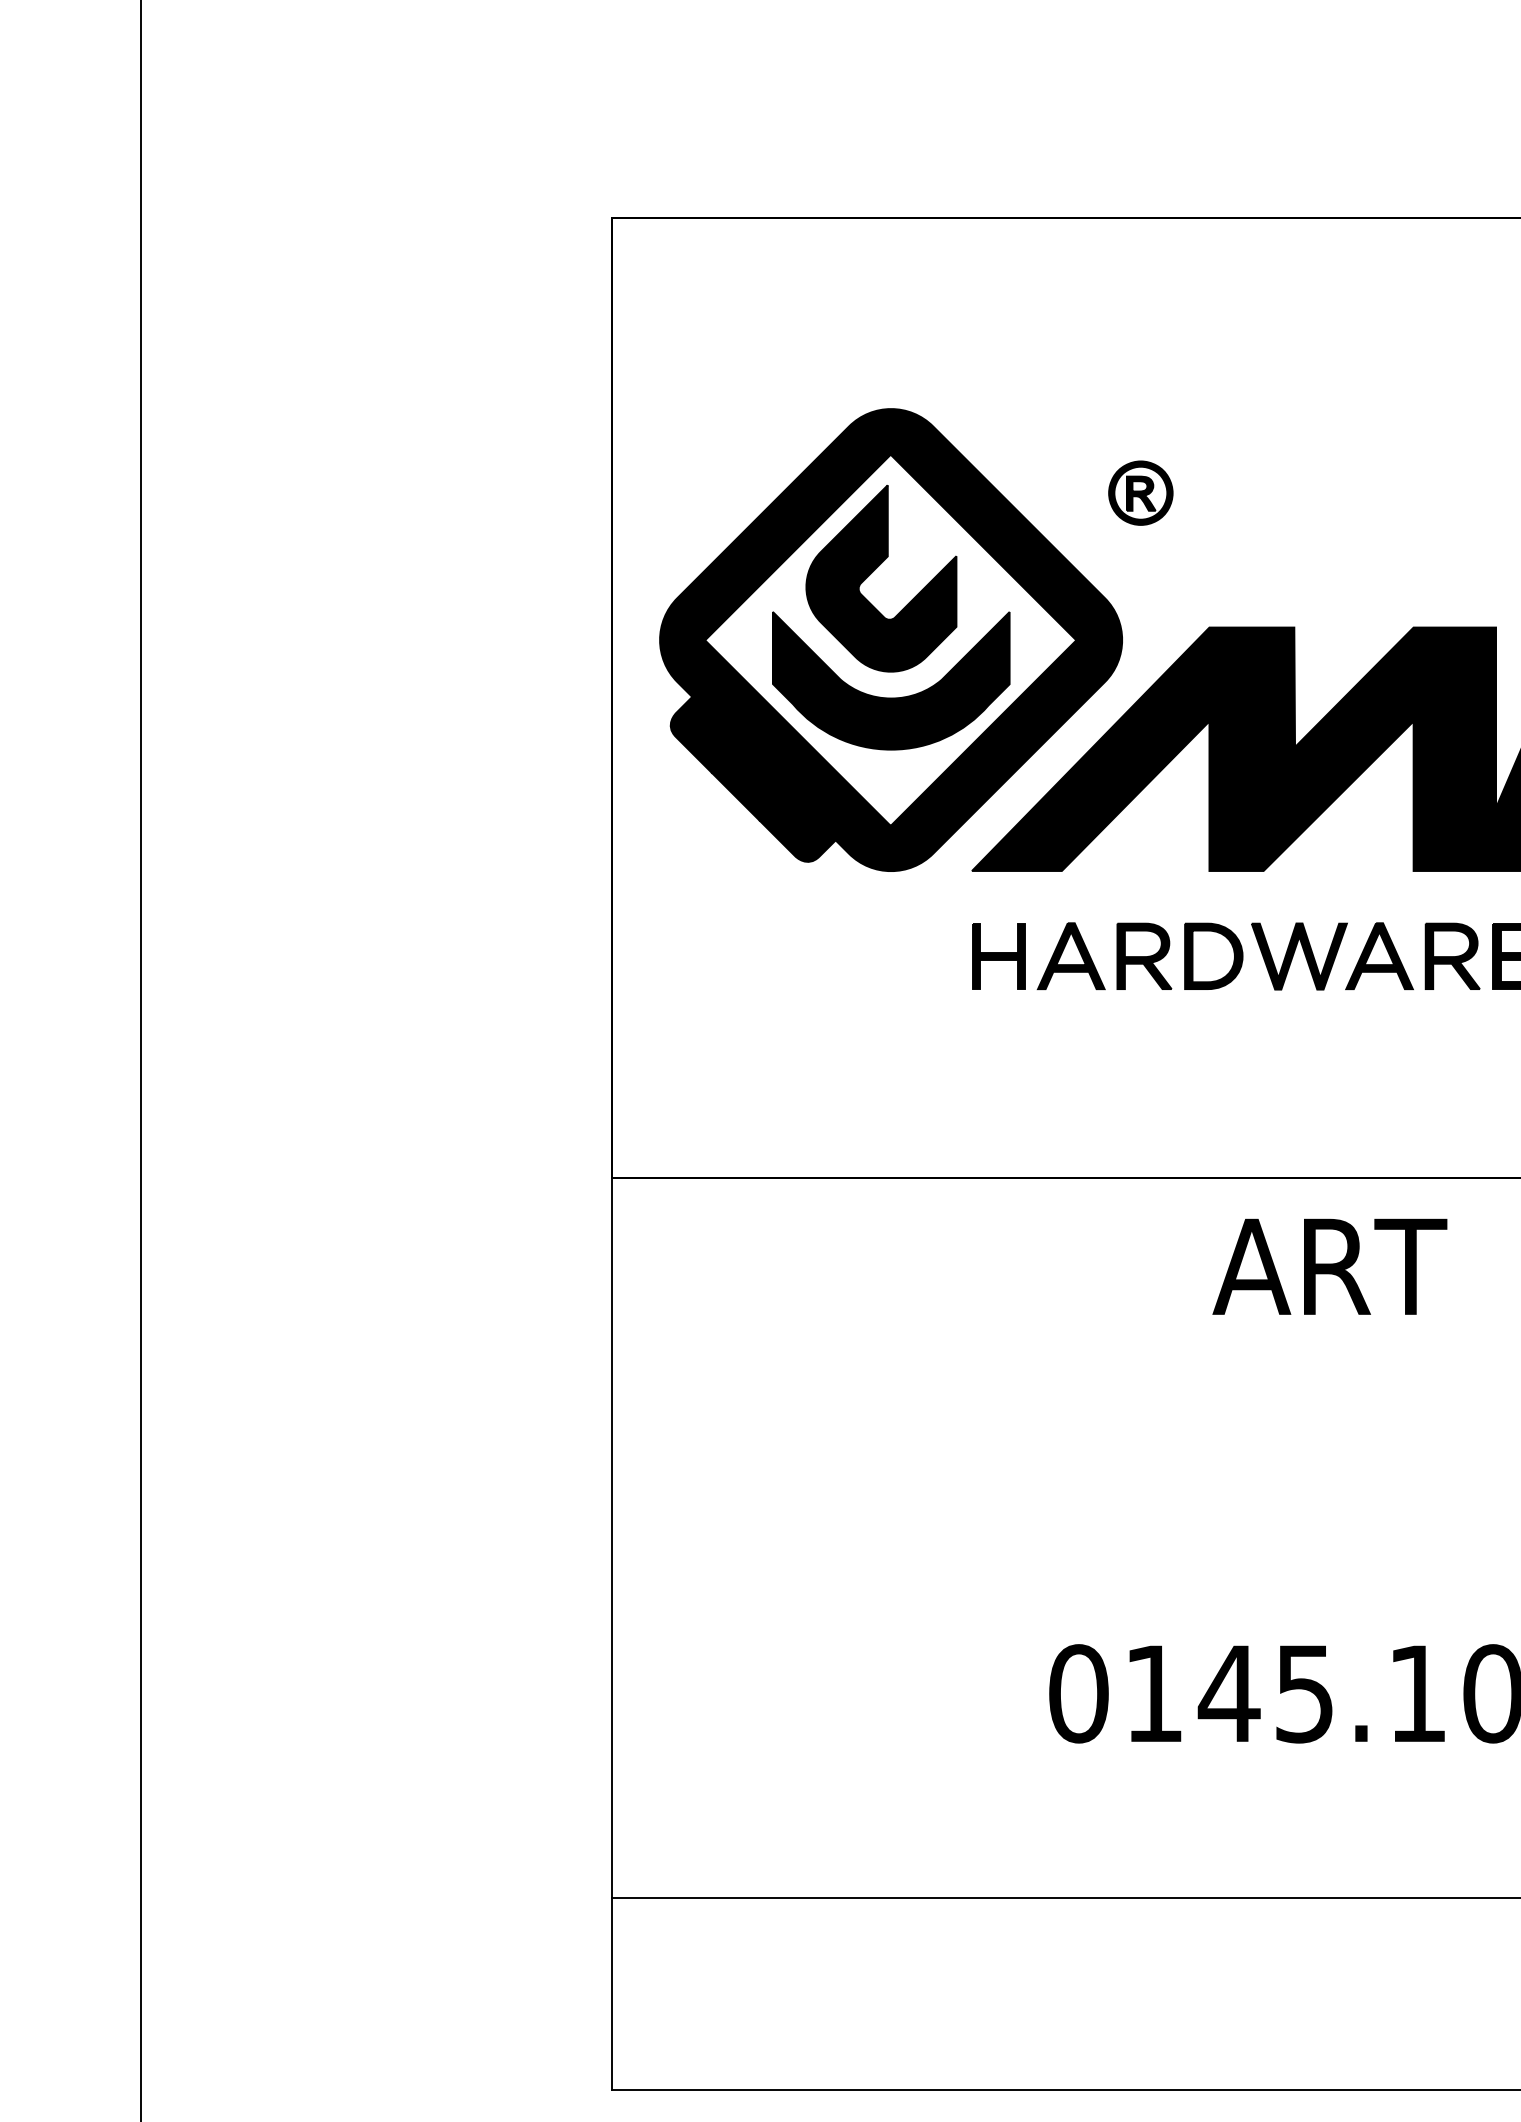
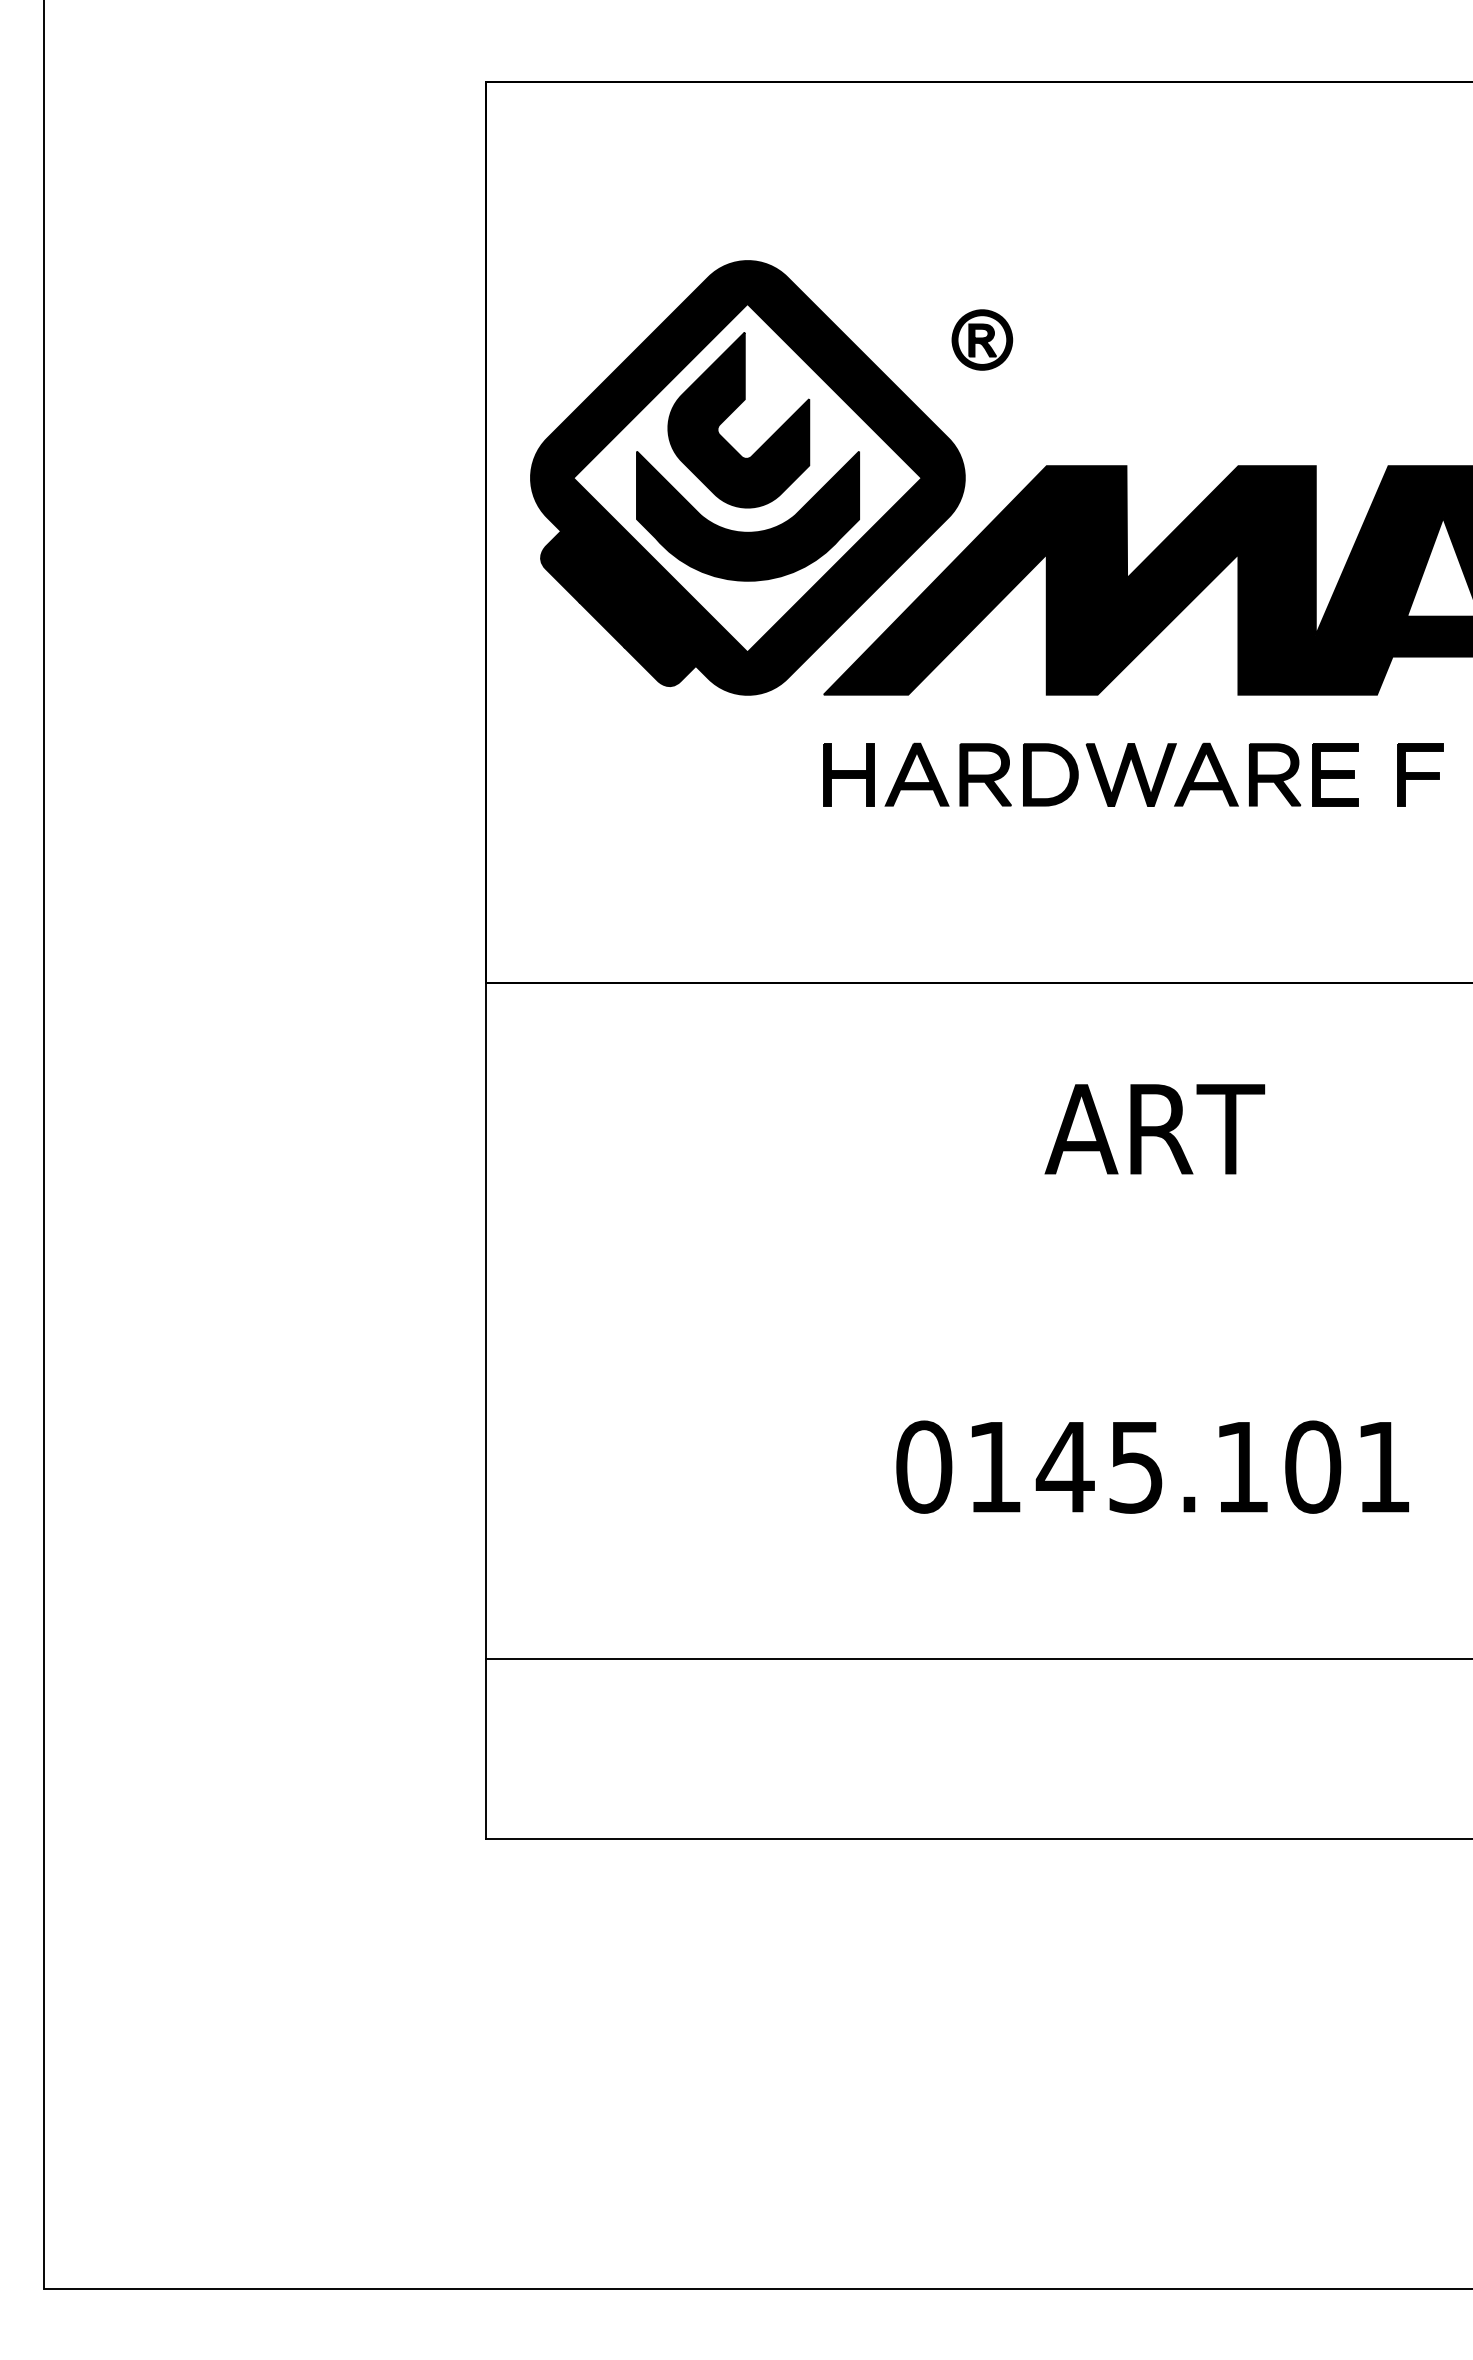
text: (1329, 1267) -> (1154, 1129), moved

